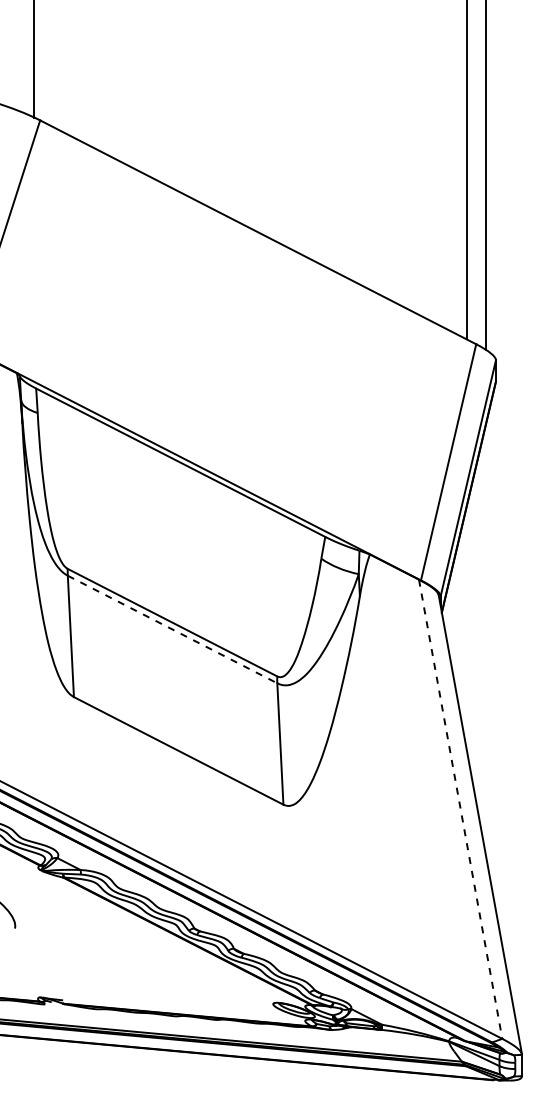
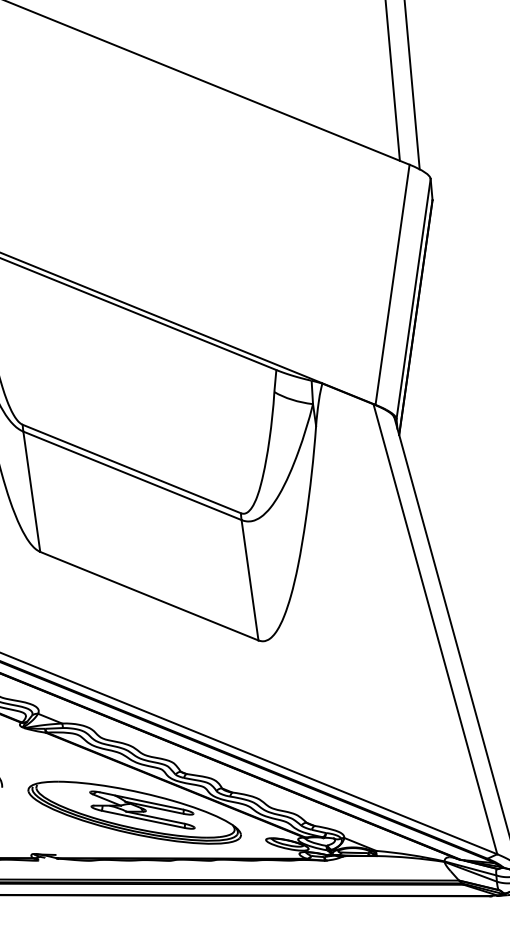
line: (172, 629) -> (132, 475), dashed -> solid
line: (460, 809) -> (435, 629), dashed -> solid
part: (144, 965) -> (134, 812), added

